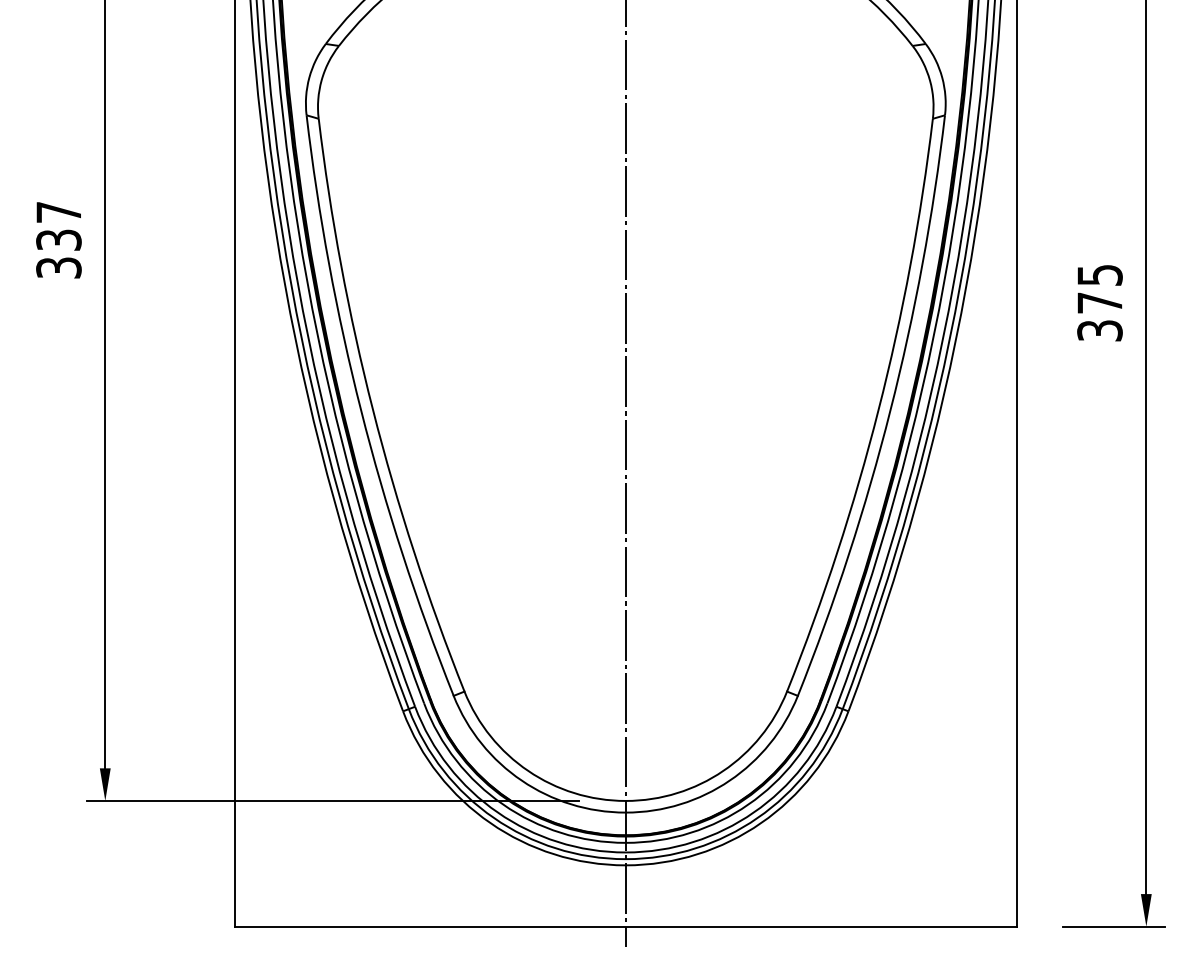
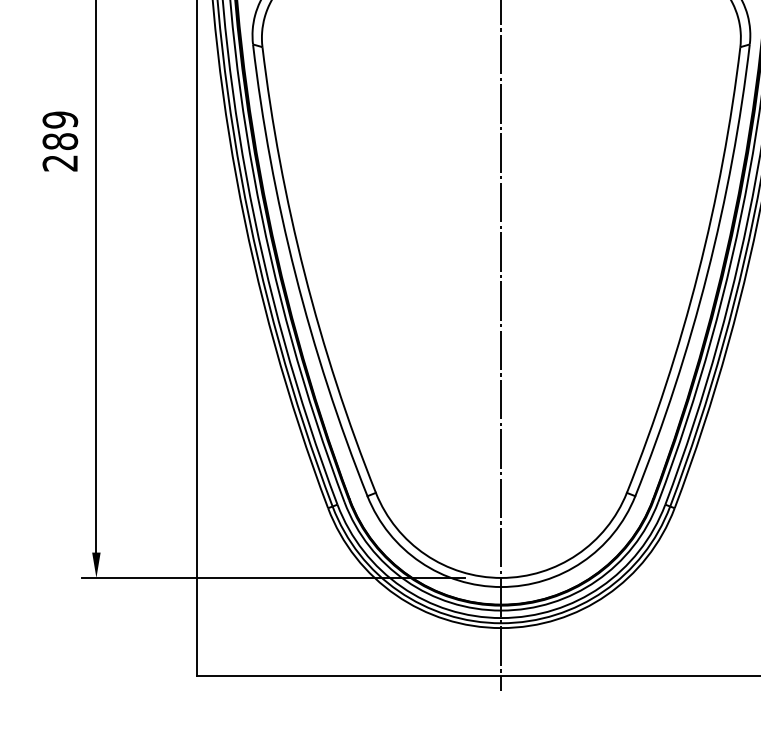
text: (58, 239) -> (60, 141), 337 -> 289

